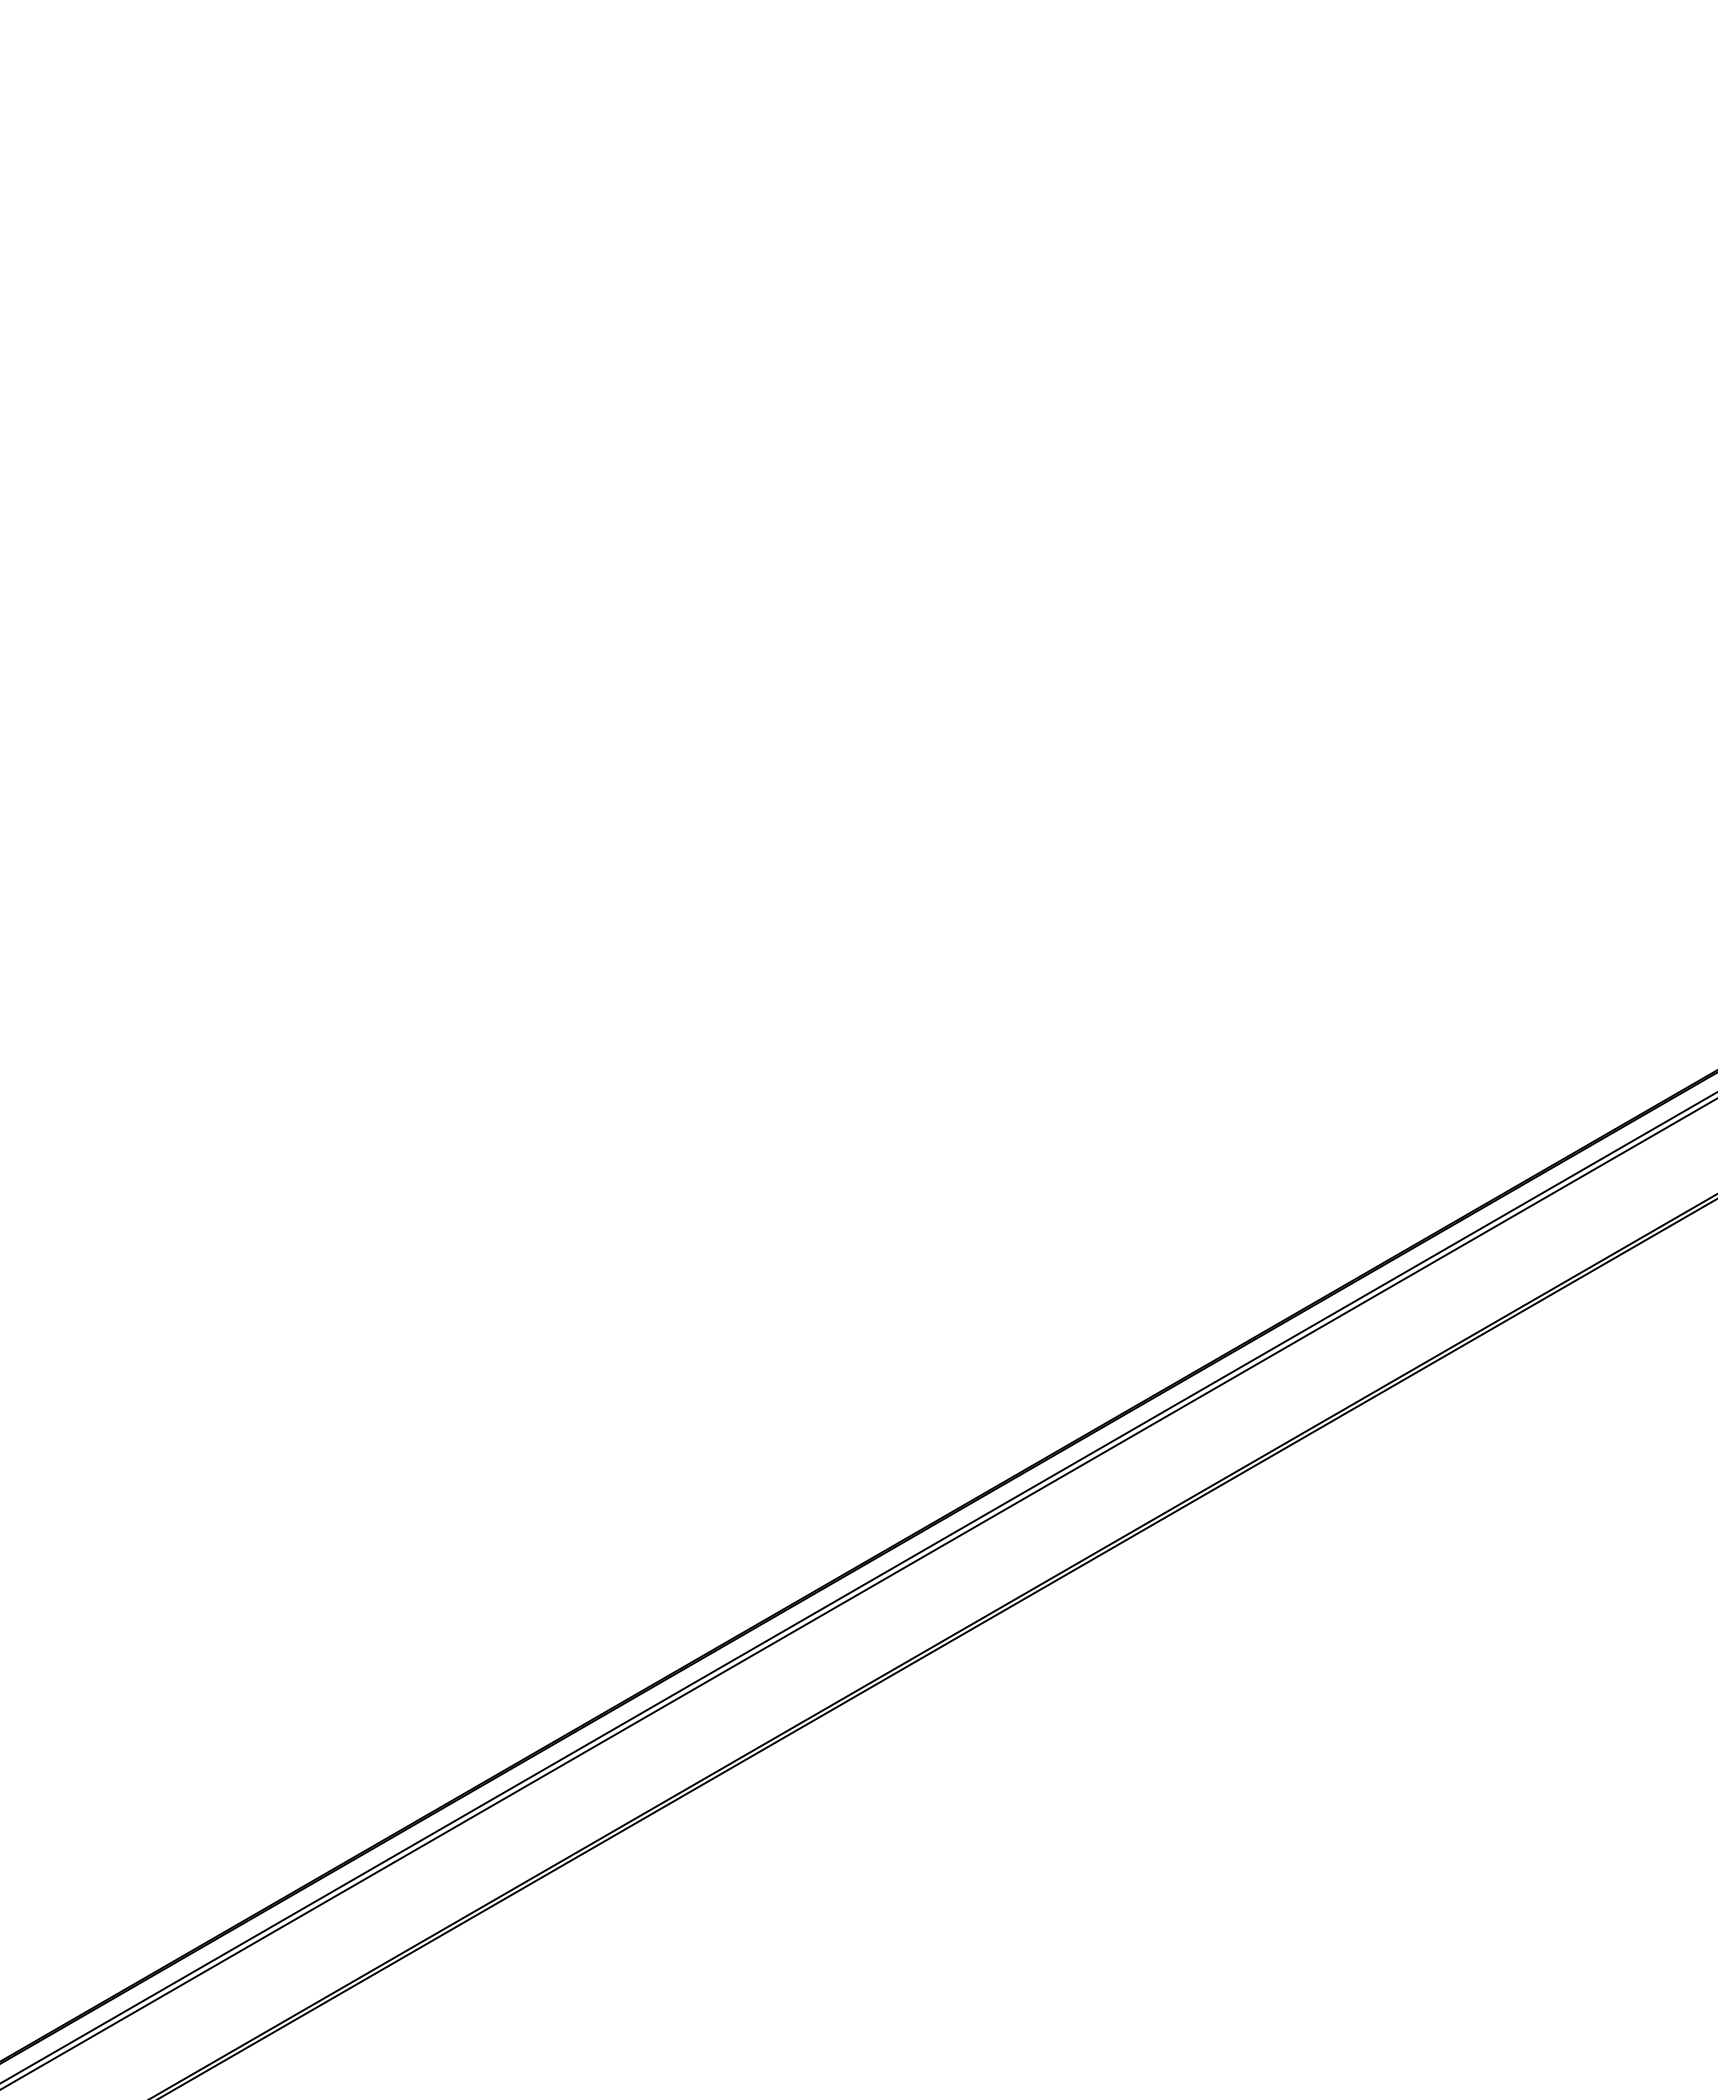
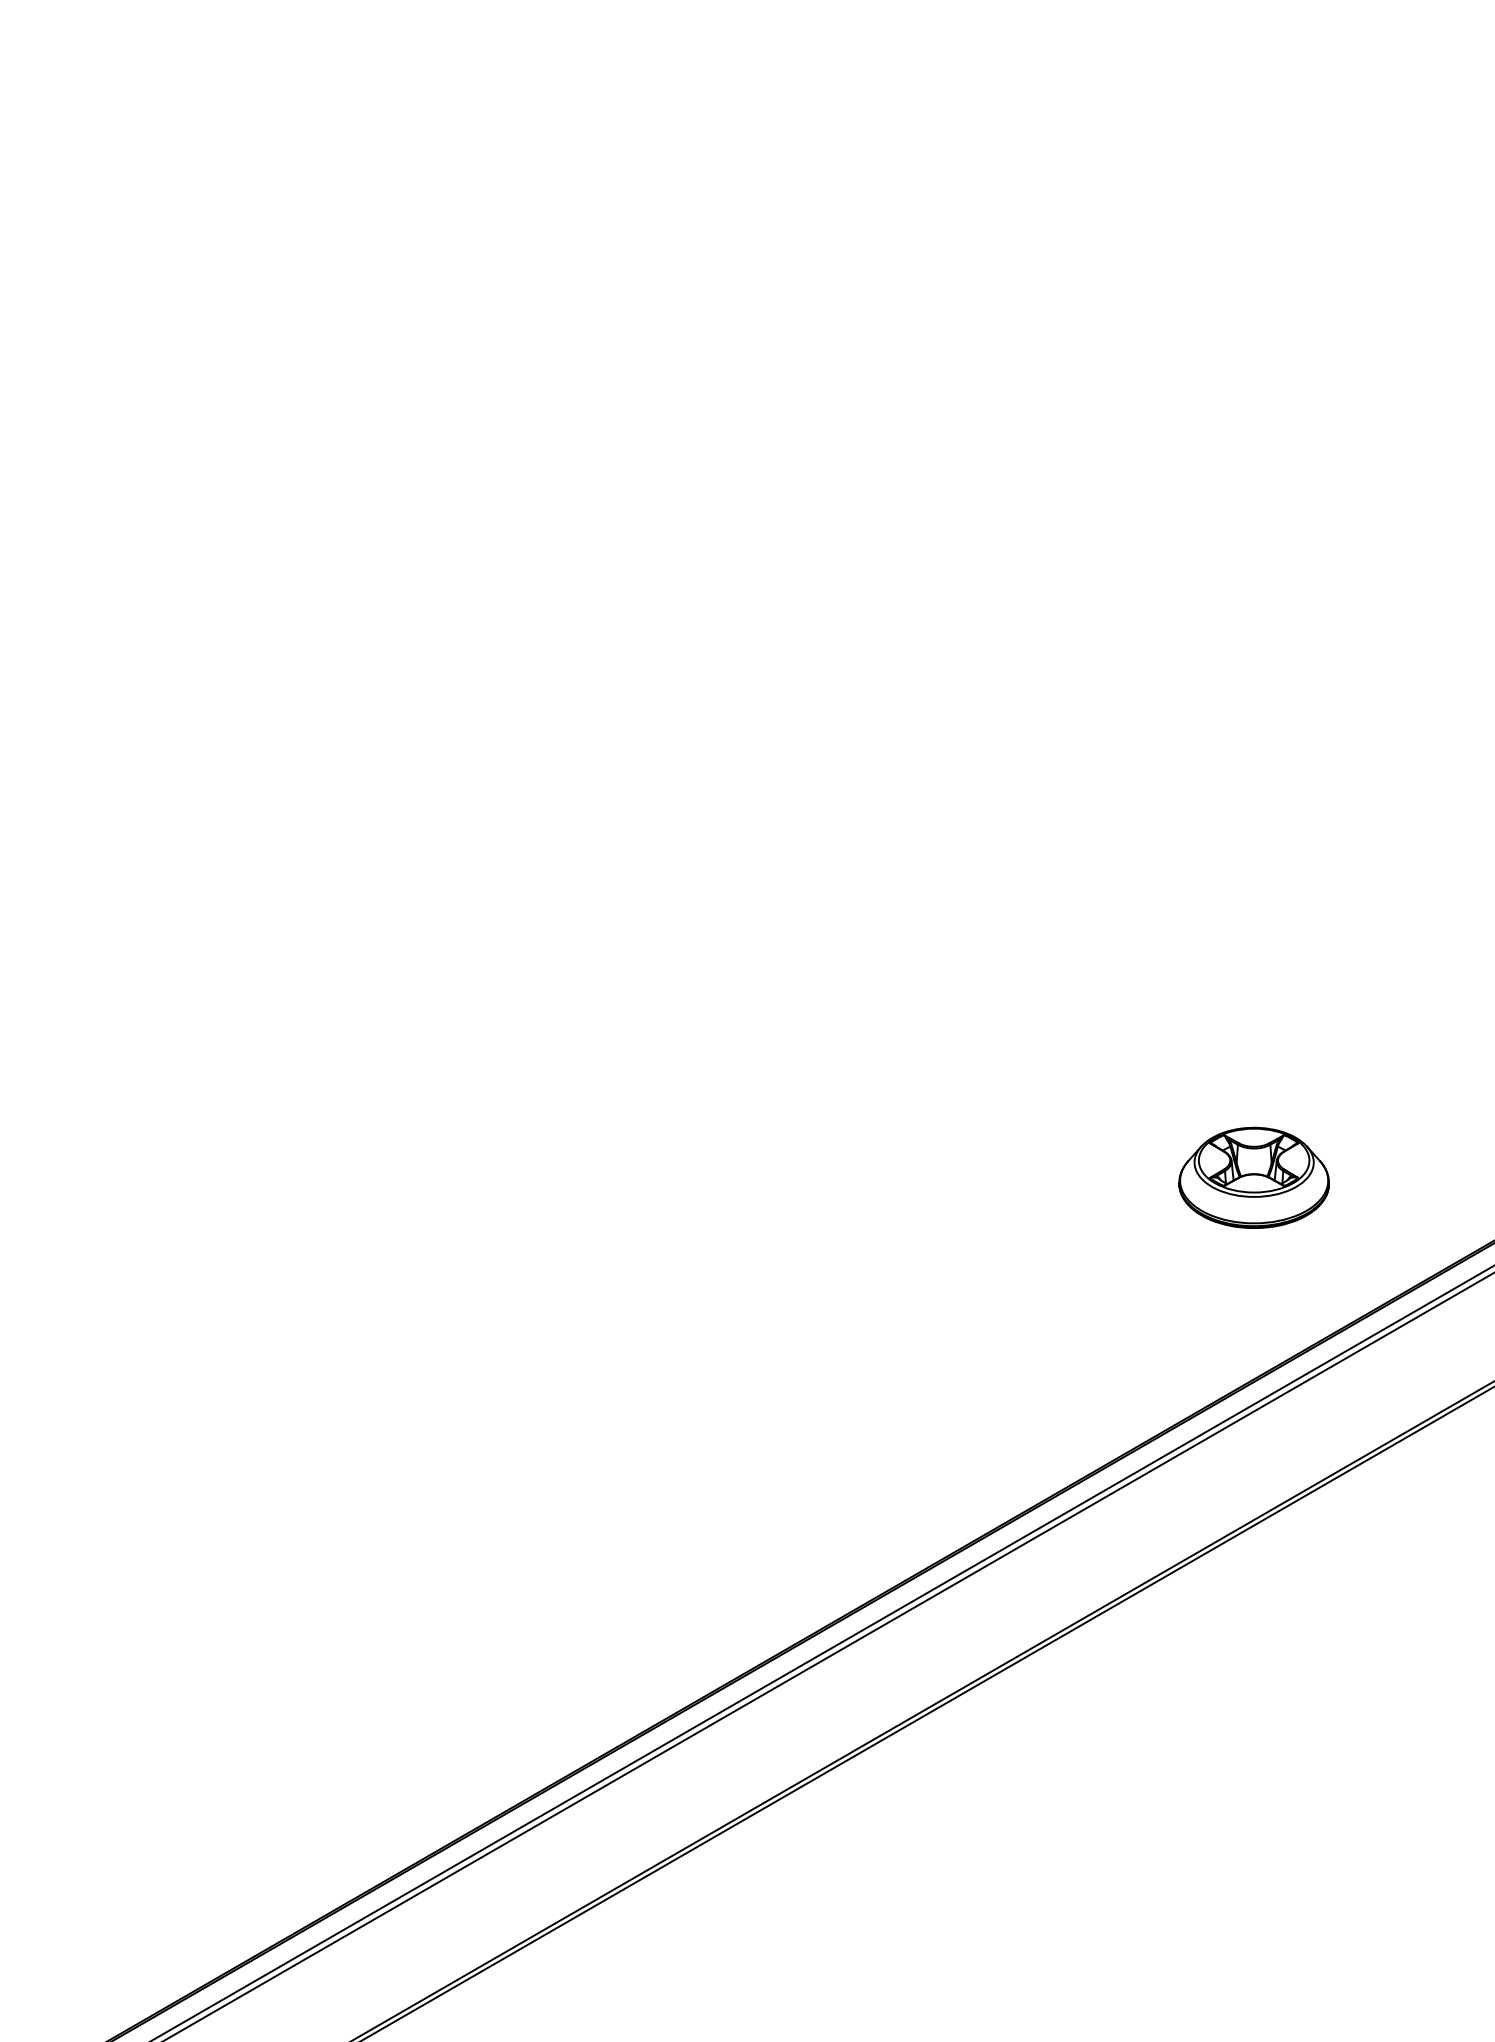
part: (1028, 1290) -> (1253, 1177), added

